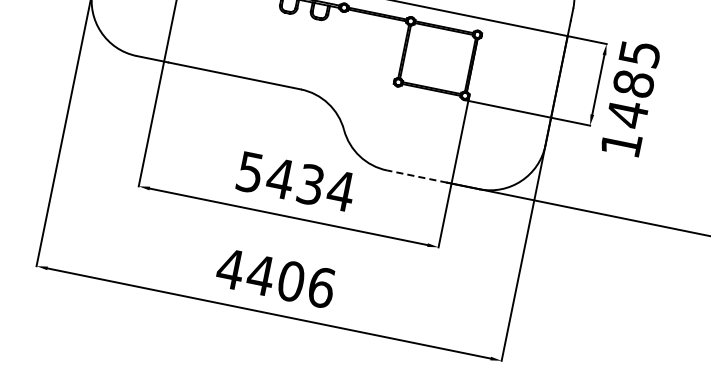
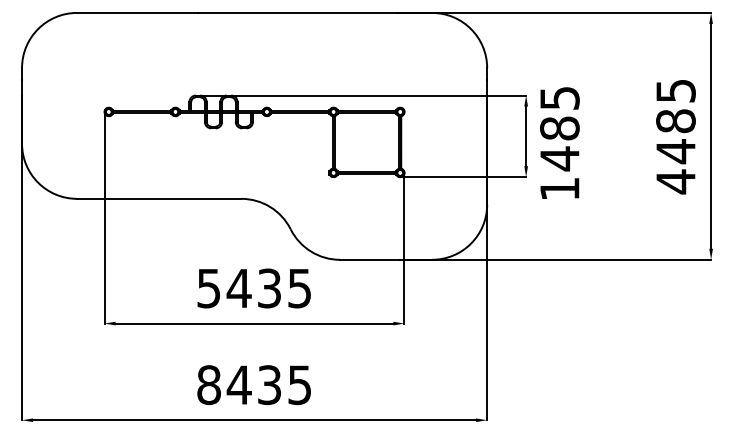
line: (416, 176) -> (369, 259), dashed -> solid
text: (340, 190) -> (299, 288), 5434 -> 5435
text: (276, 278) -> (254, 385), 4406 -> 8435

